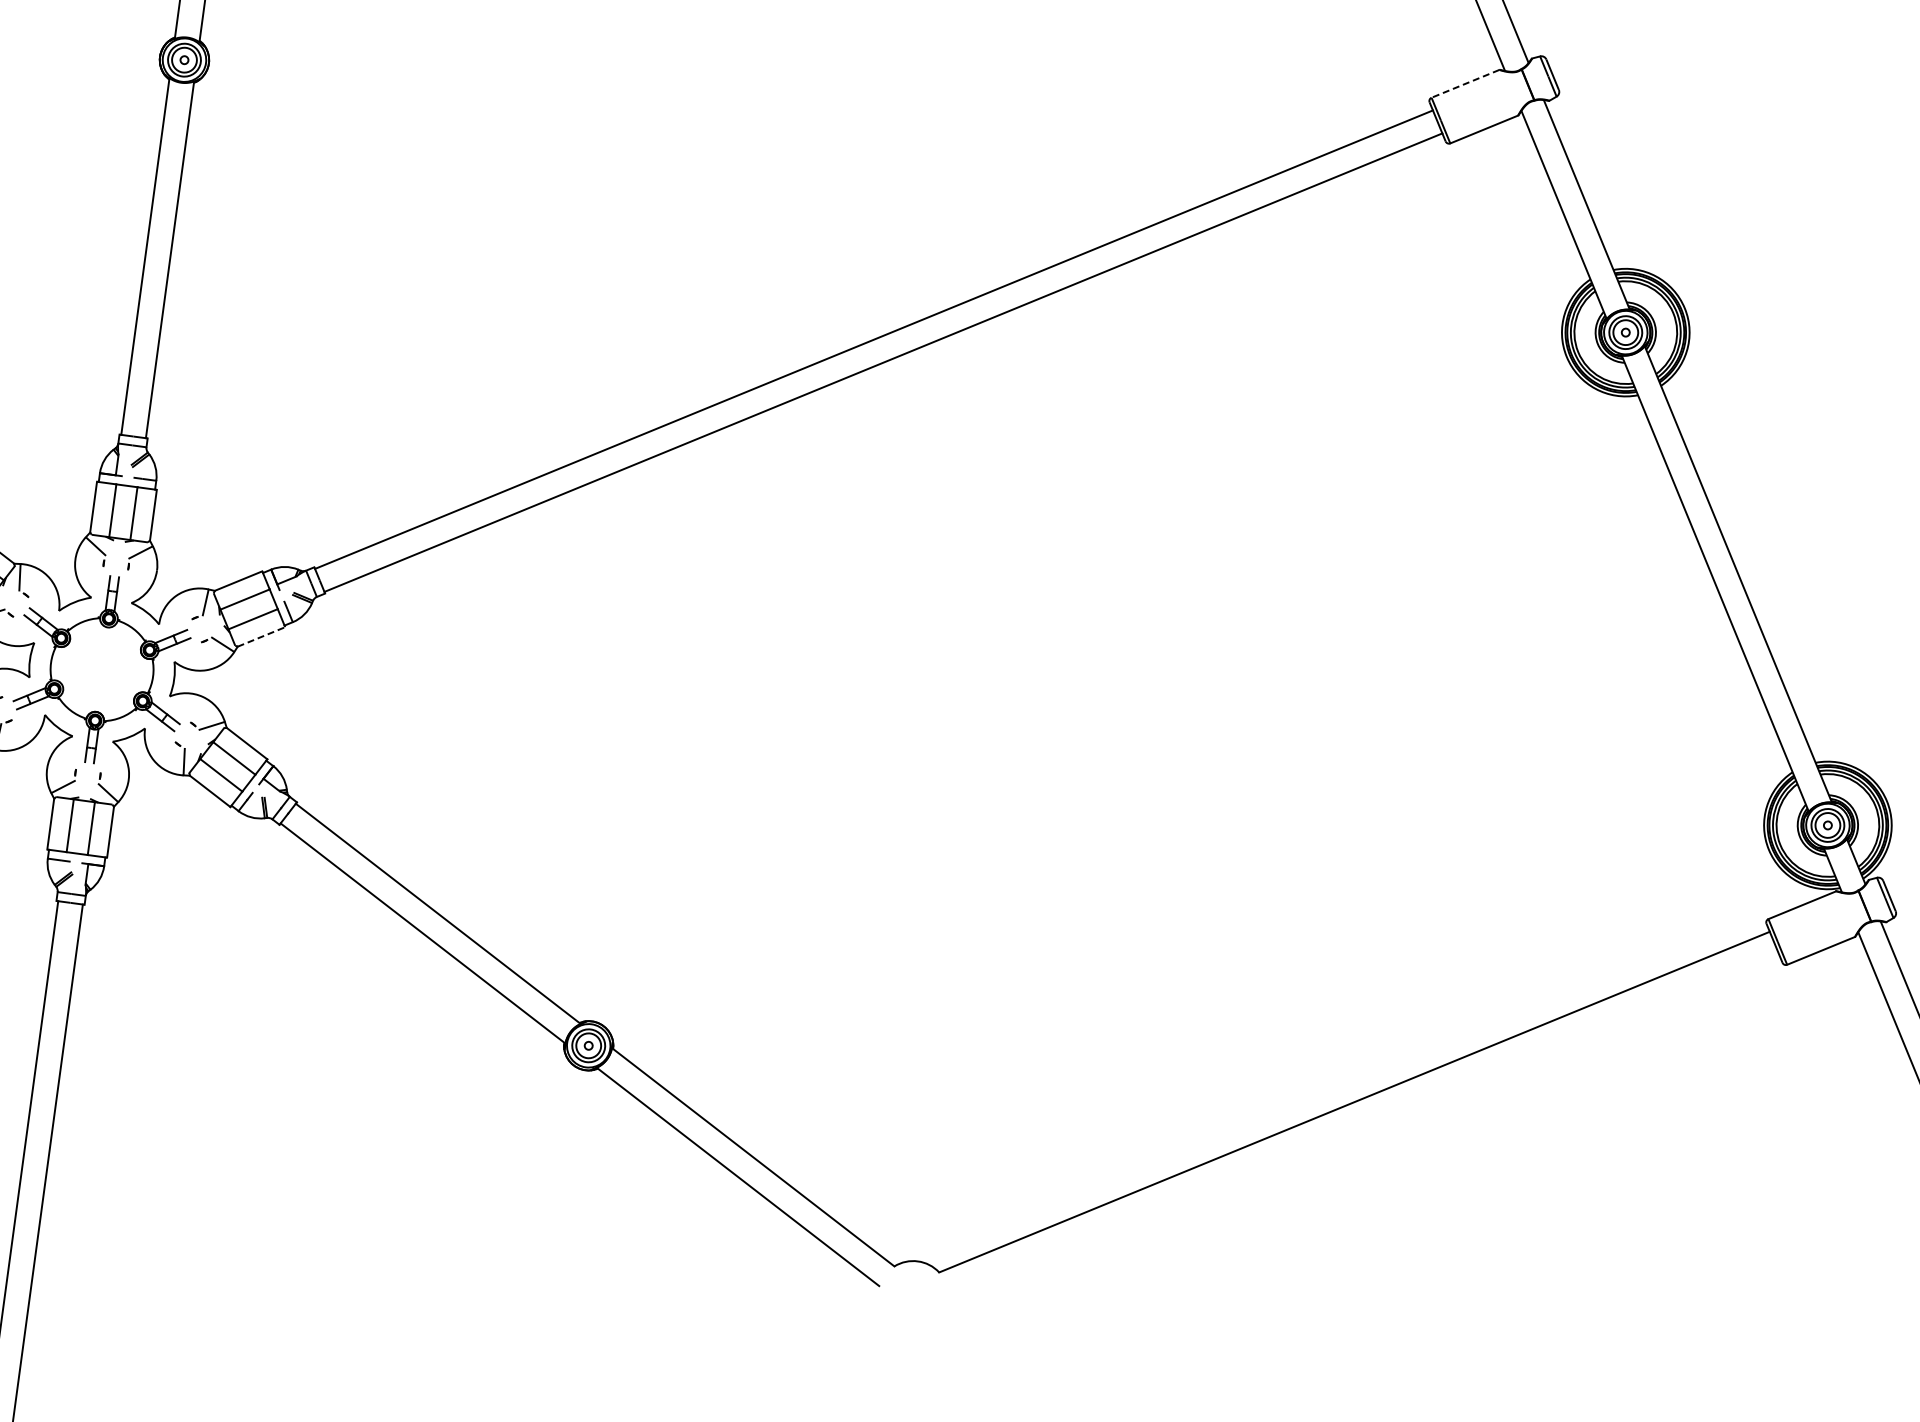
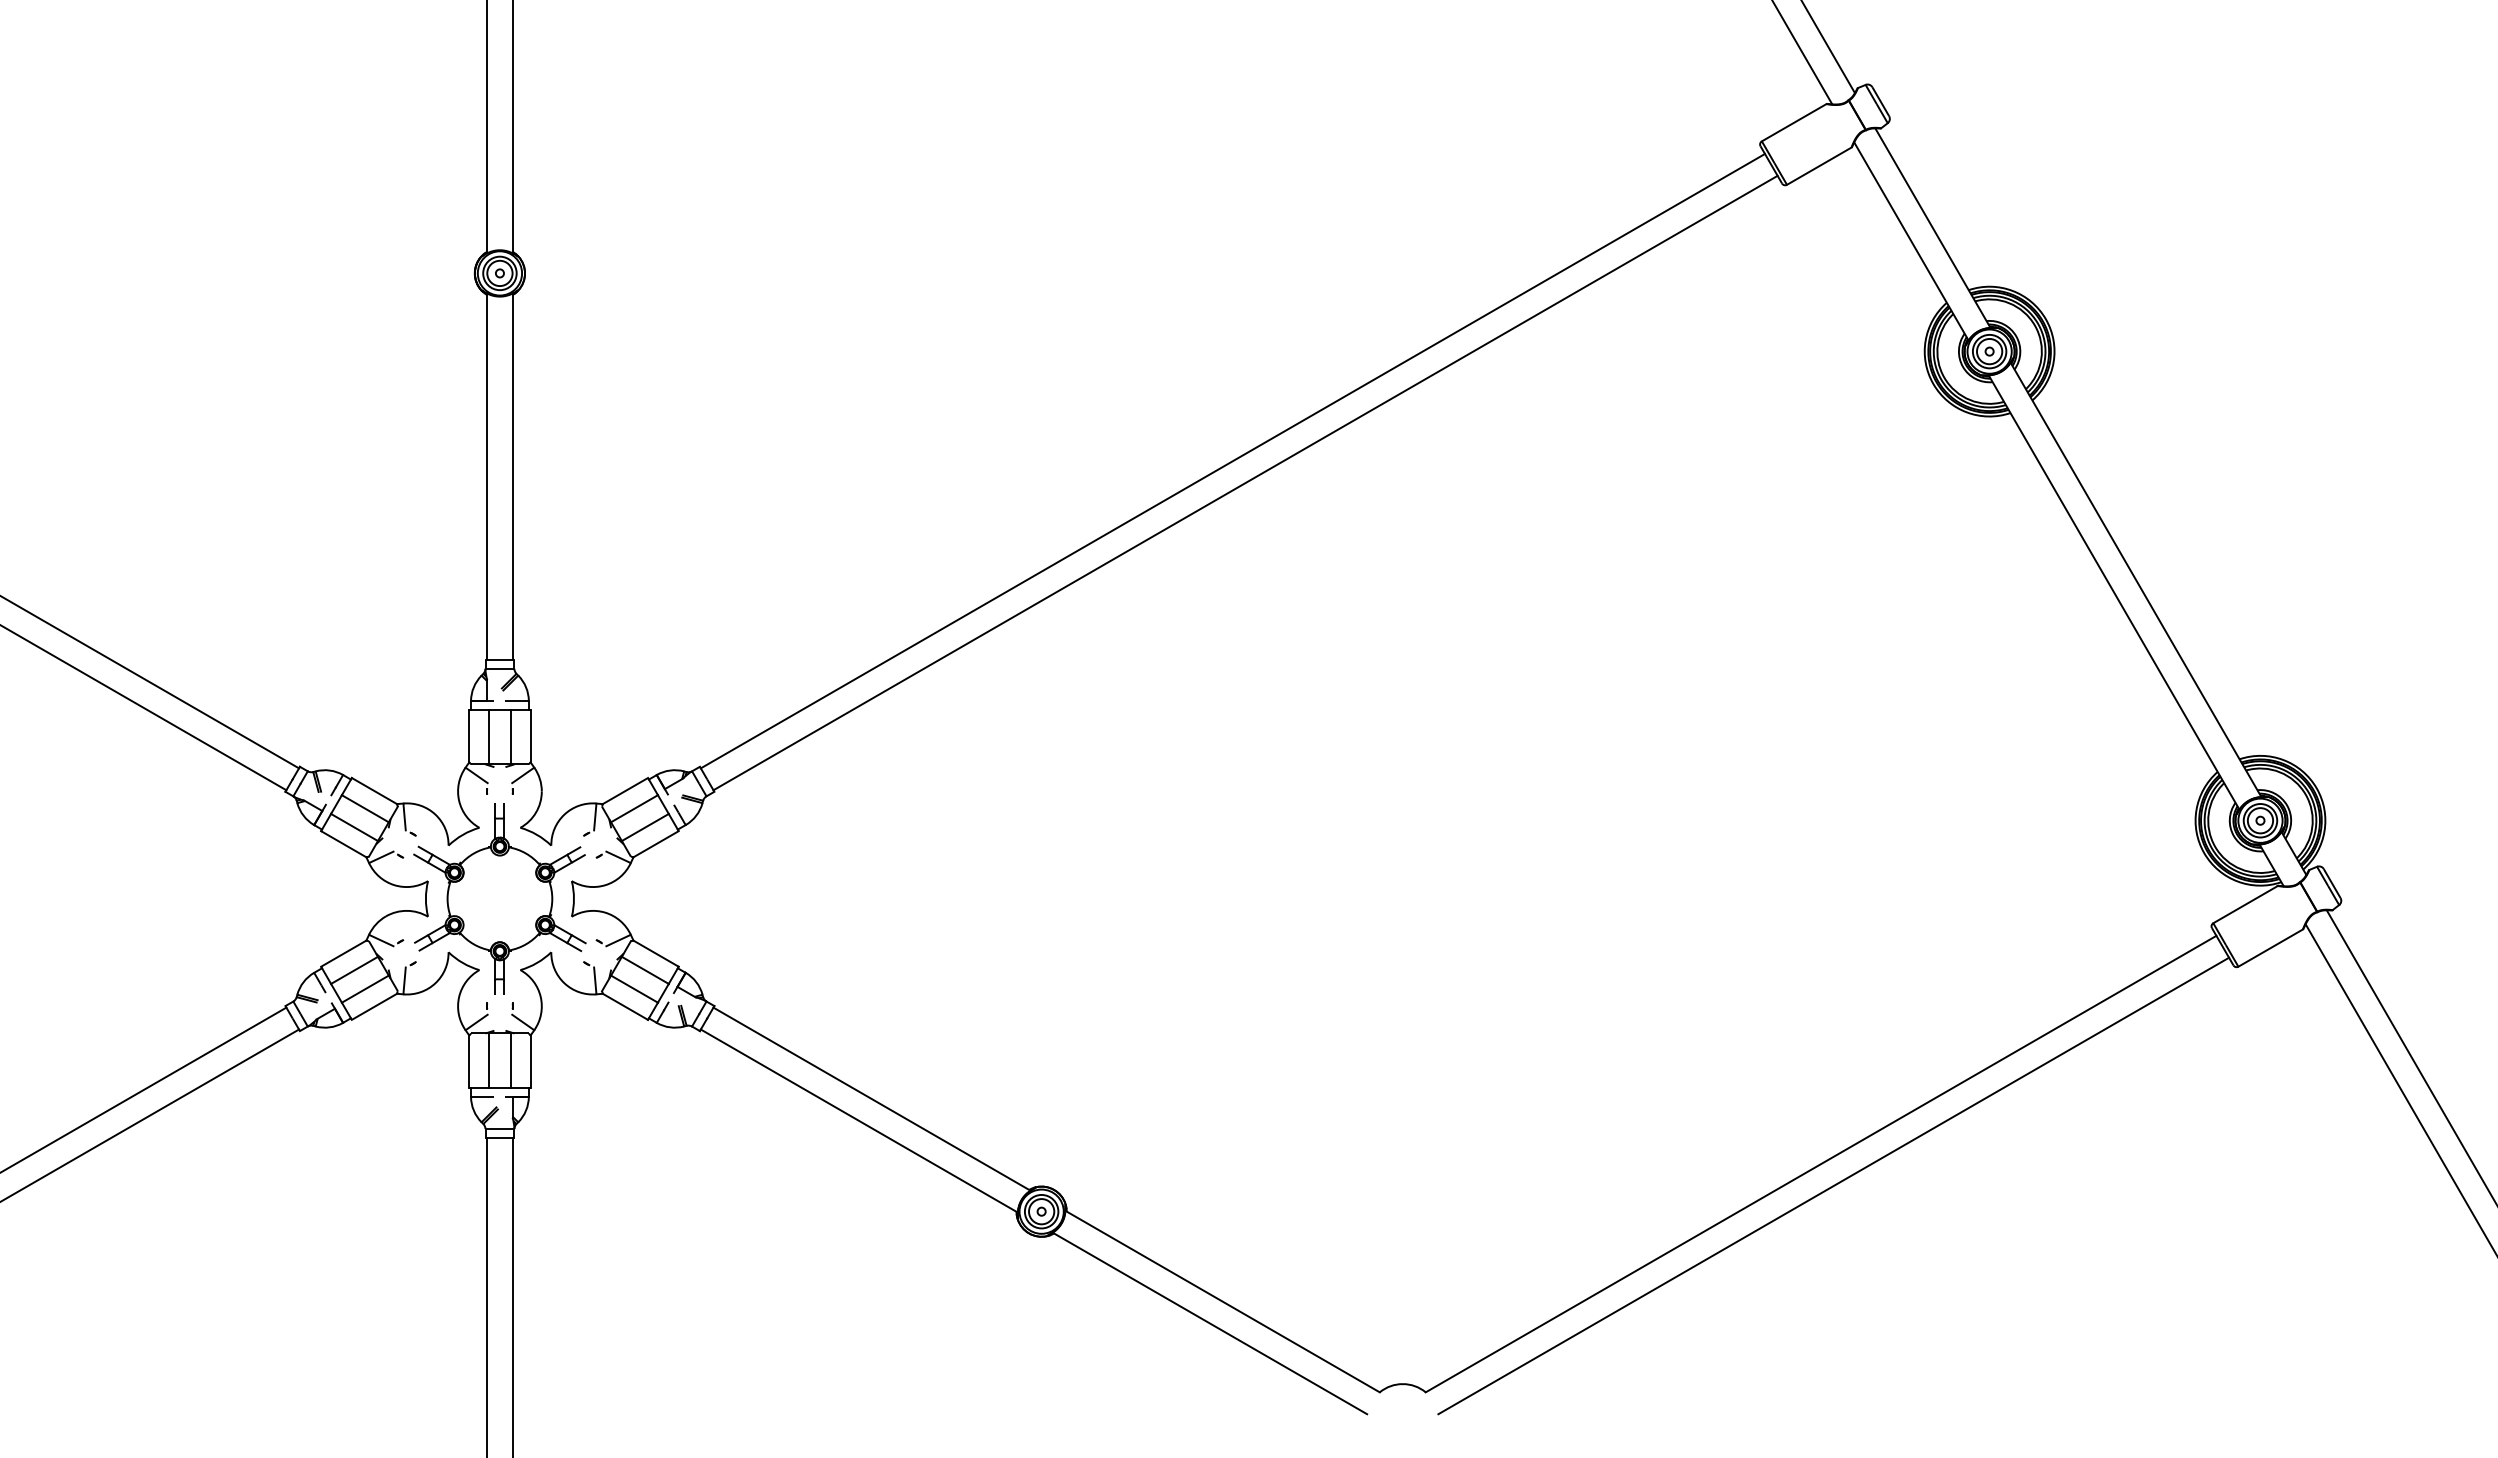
line: (1464, 84) -> (1793, 123), dashed -> solid
line: (261, 636) -> (656, 843), dashed -> solid
line: (1363, 1124) -> (1833, 1185), added

